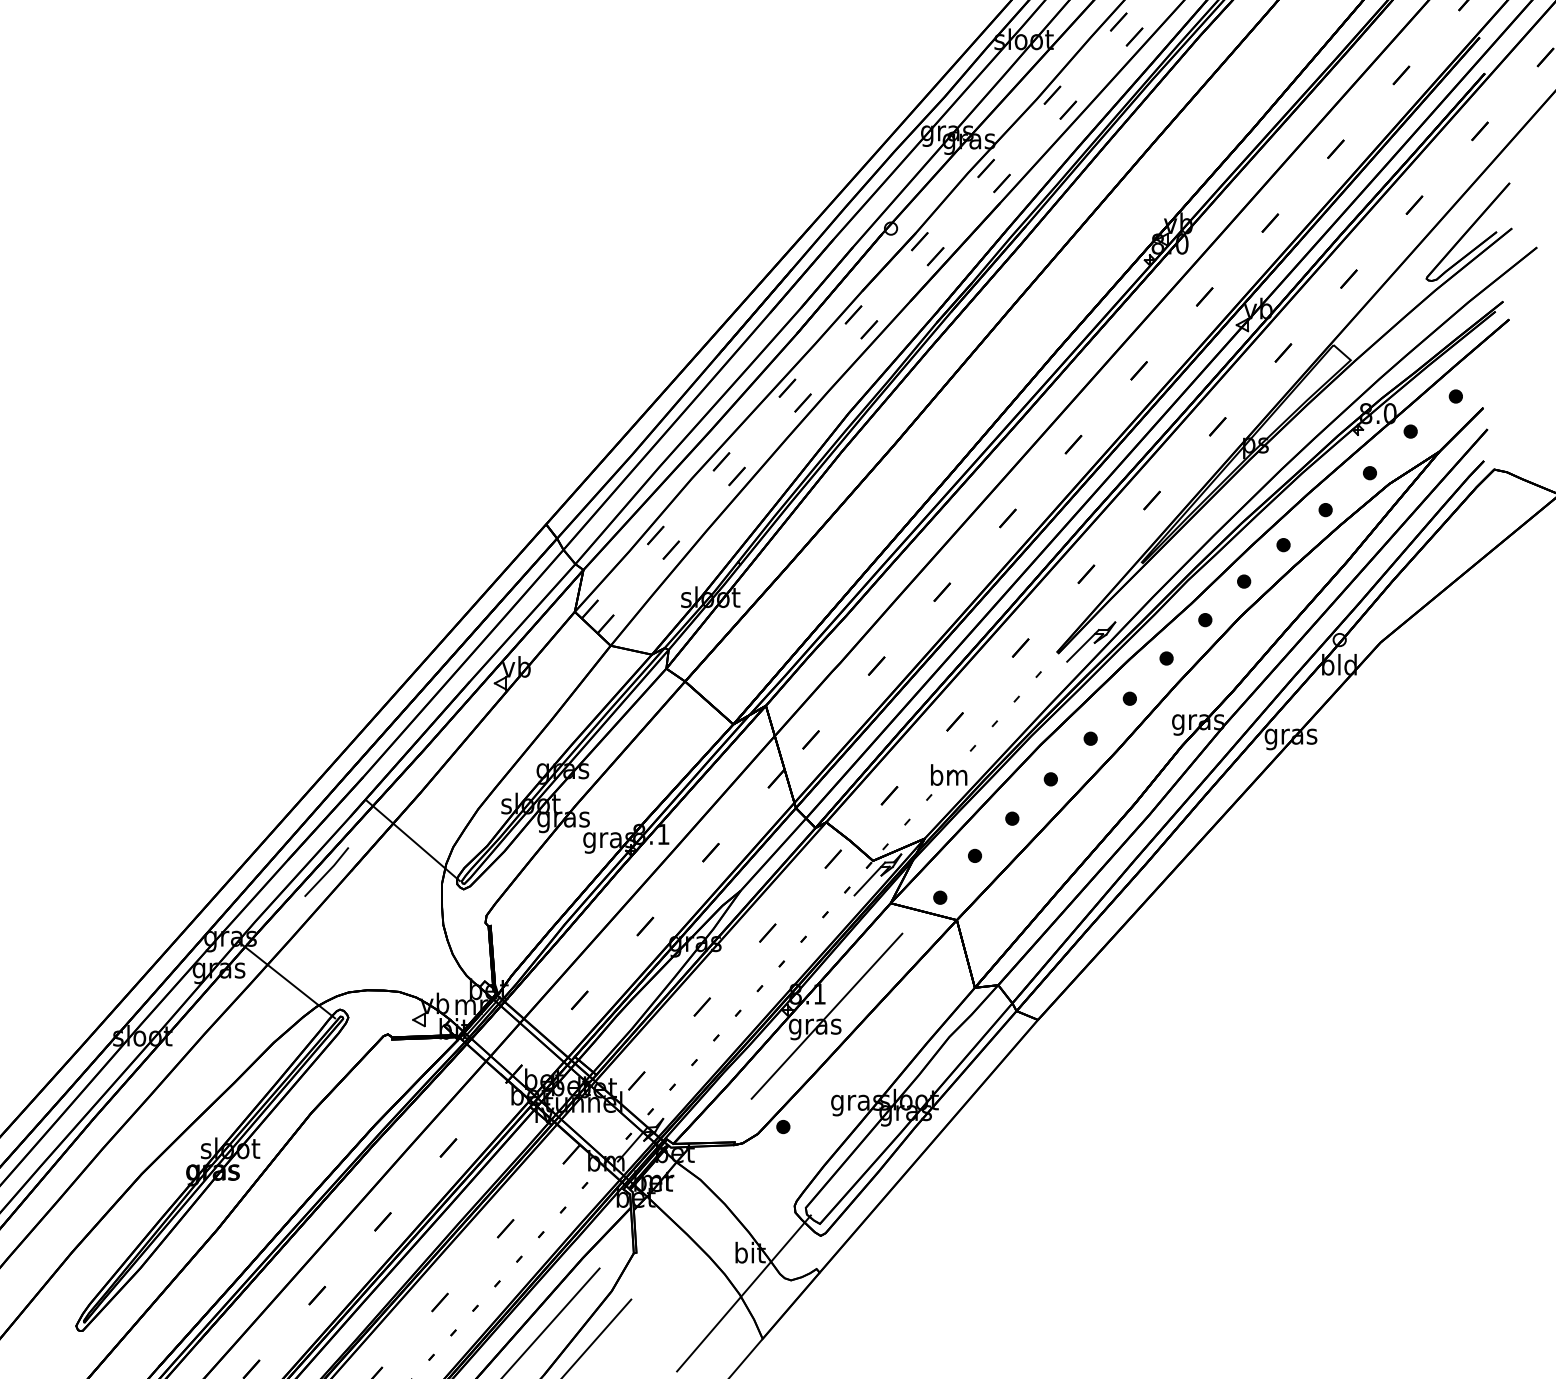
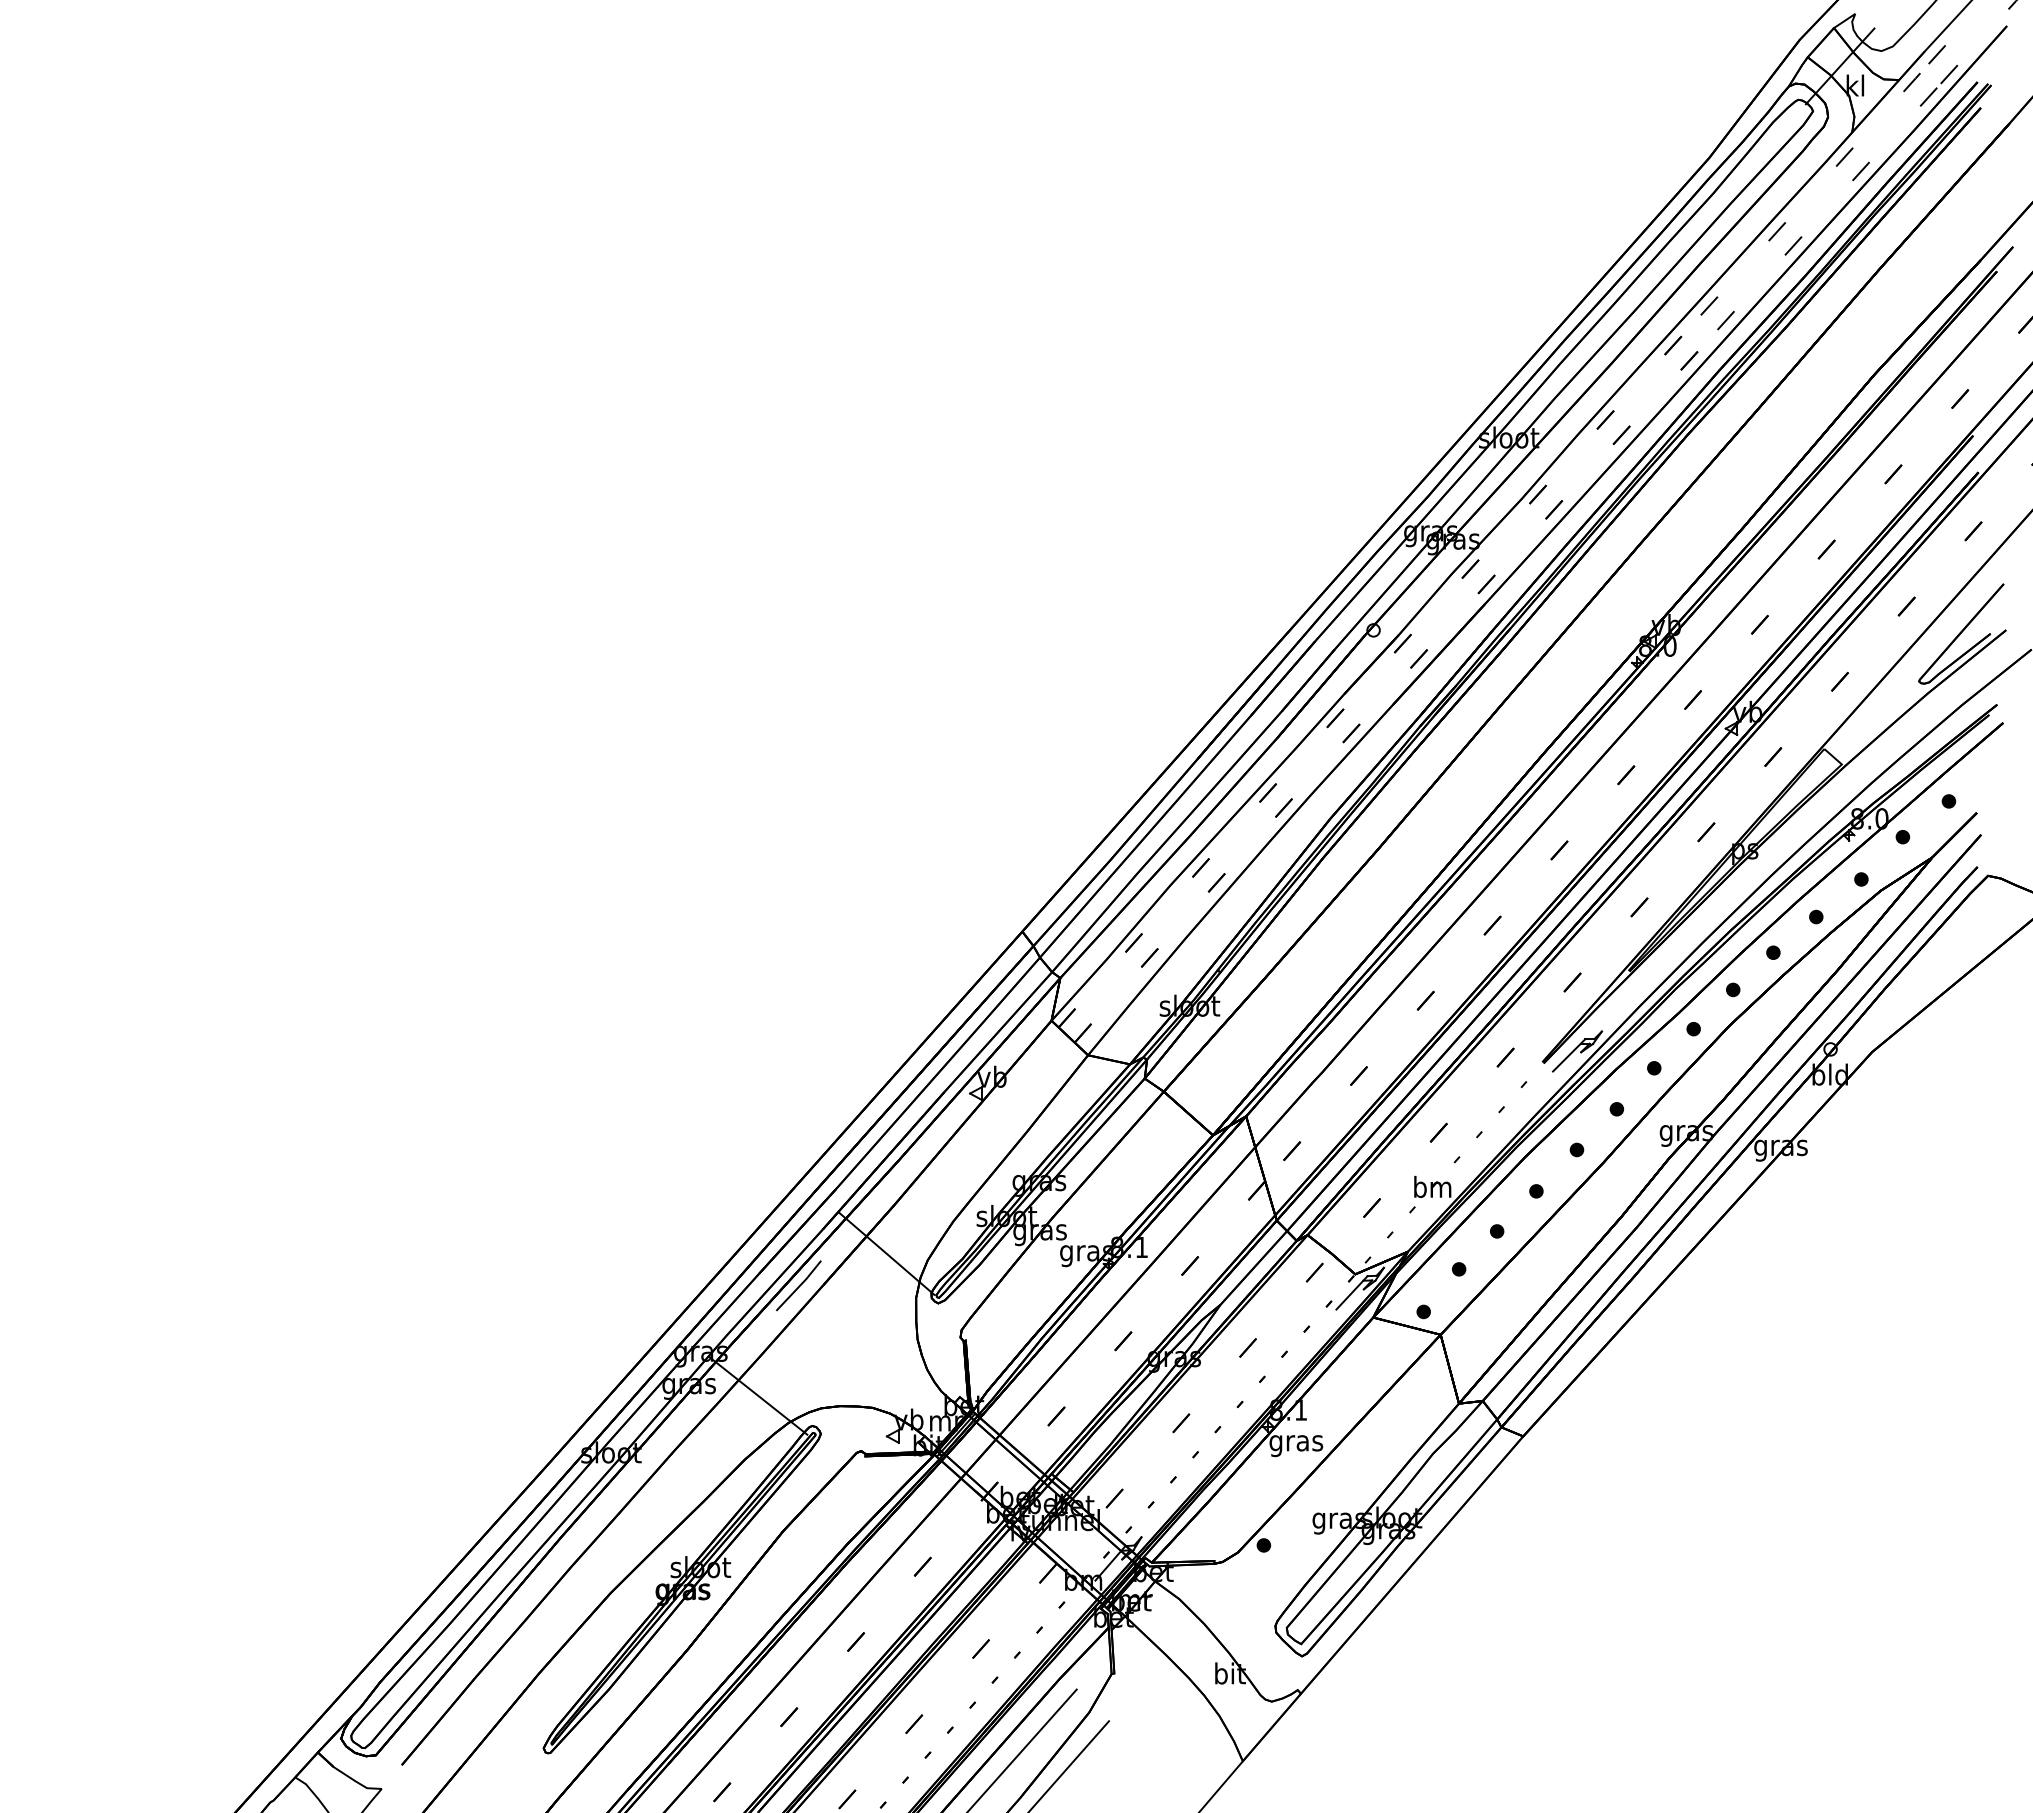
line: (827, 1016) -> (1308, 1432), removed
line: (743, 1292) -> (1223, 1714), removed

